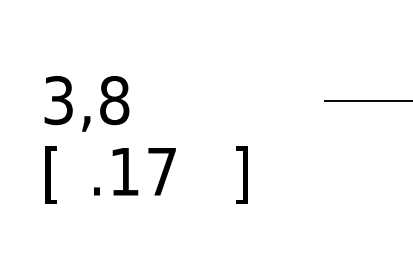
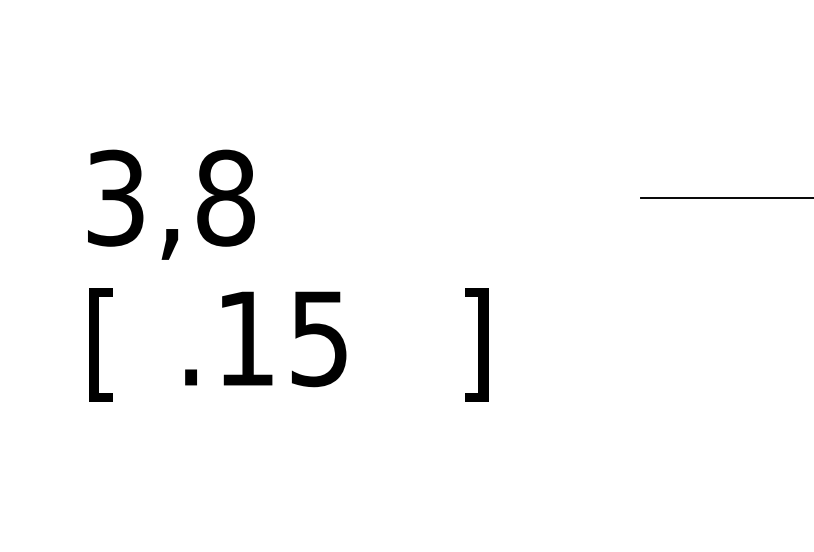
text: (161, 172) -> (318, 340), .17 -> .15

